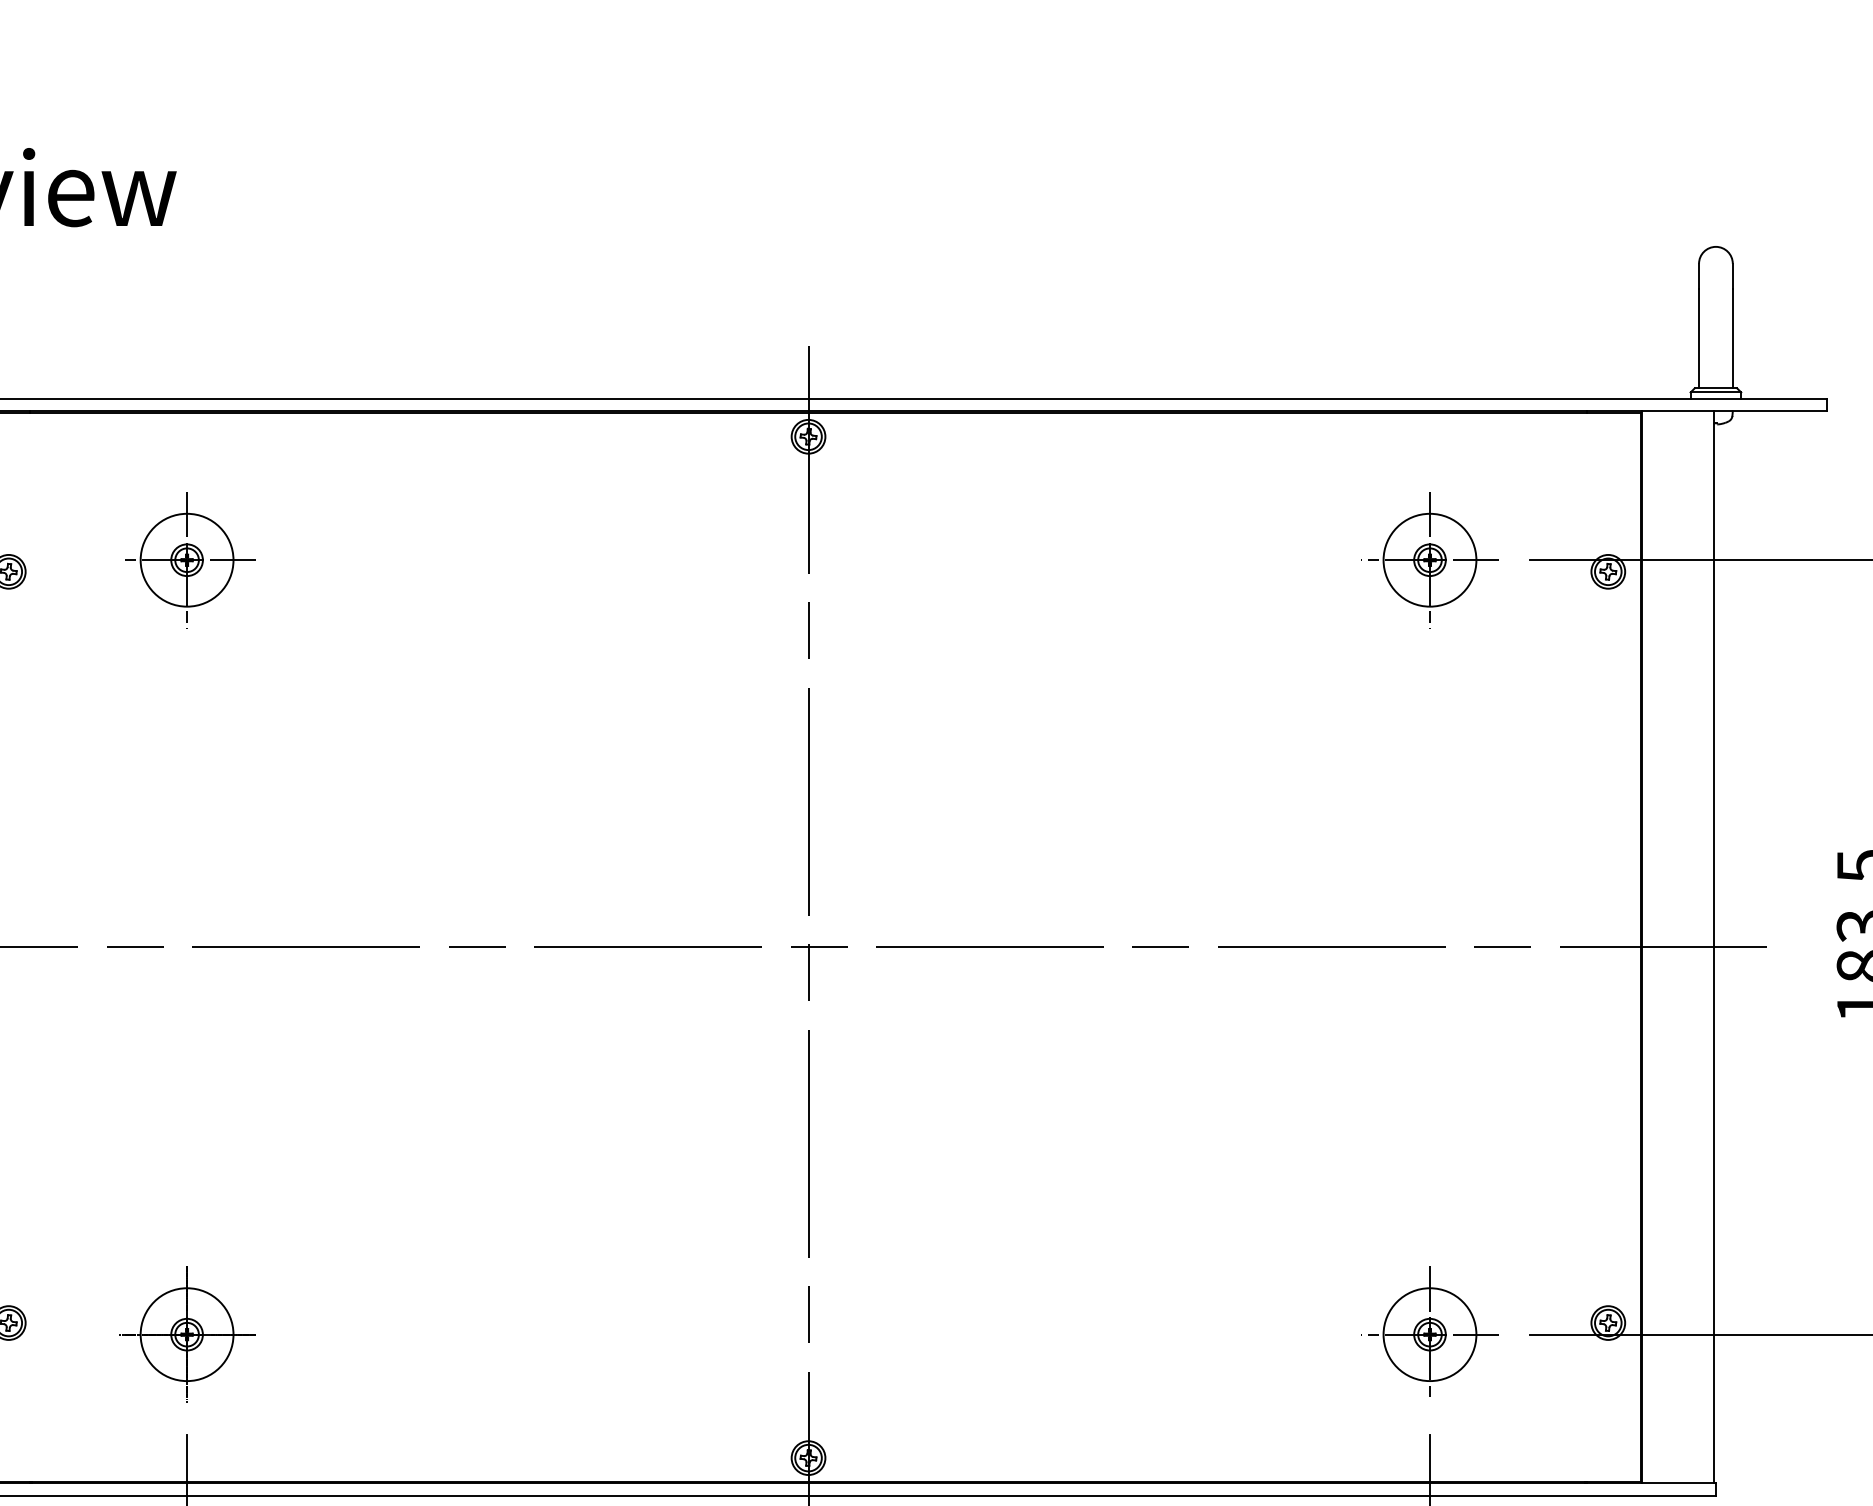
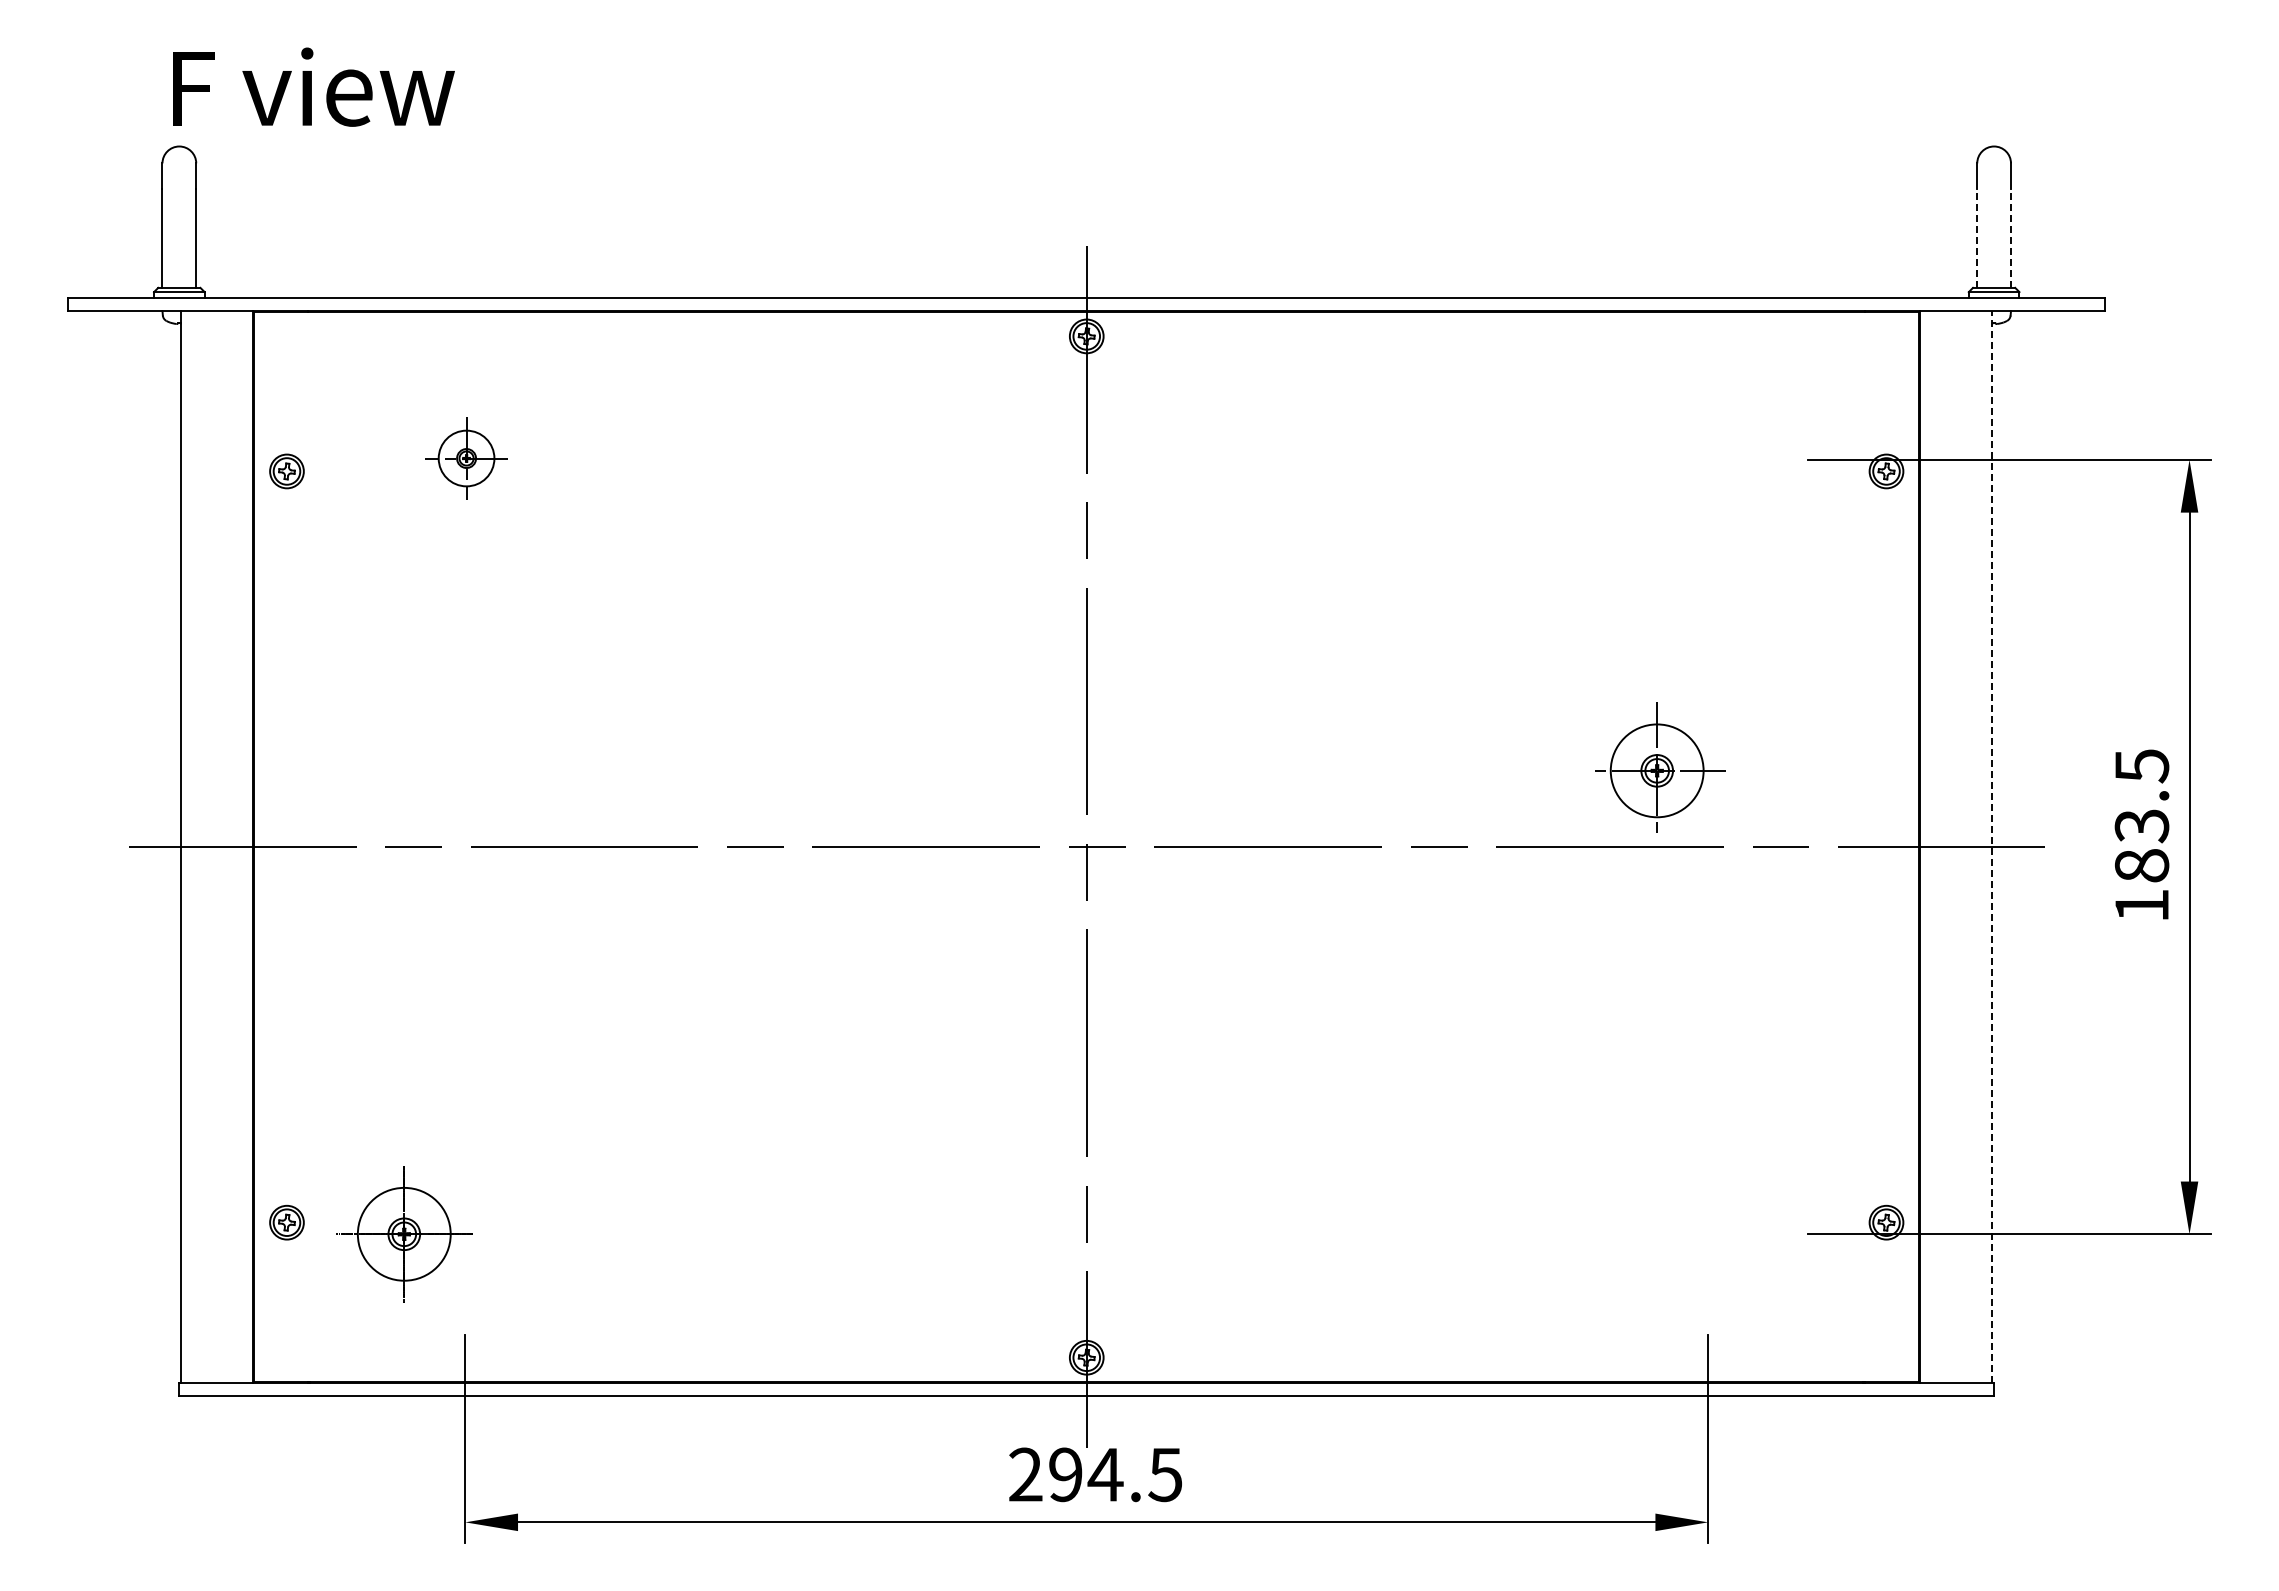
line: (1699, 338) -> (1977, 238), solid -> dashed
line: (1733, 338) -> (2011, 238), solid -> dashed
part: (190, 556) -> (468, 456), size x0.6
part: (1433, 556) -> (1660, 767), moved
line: (1714, 947) -> (1992, 847), solid -> dashed
part: (187, 1334) -> (404, 1234), moved
part: (1433, 1334) -> (1711, 1234), removed

